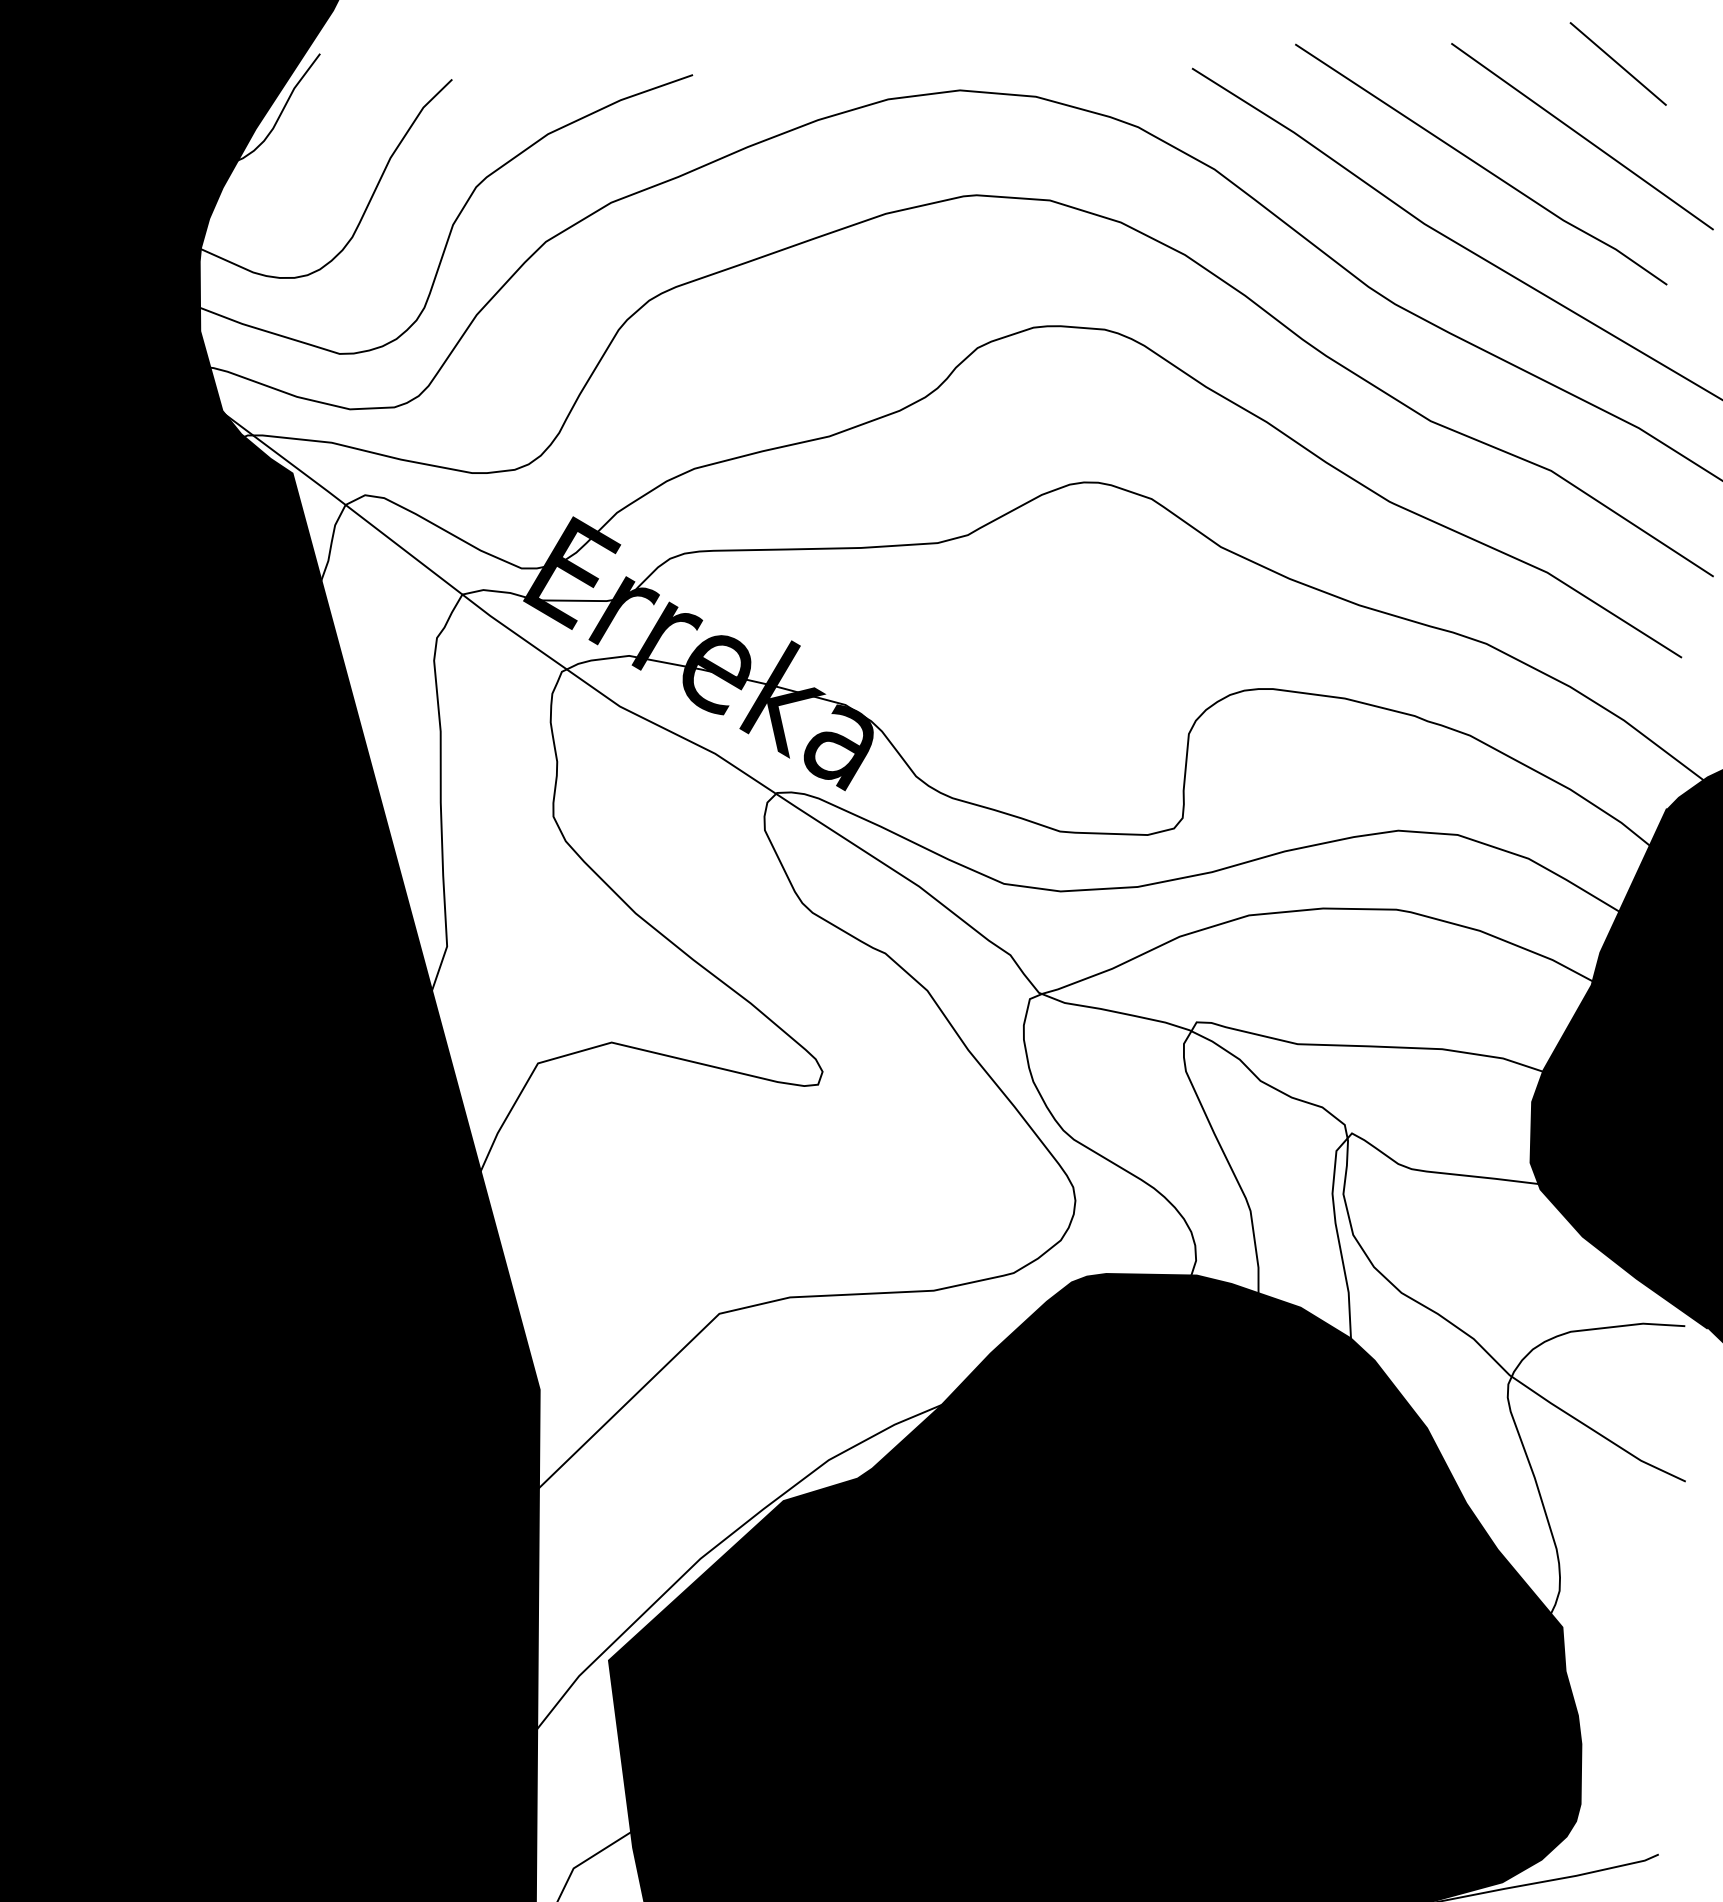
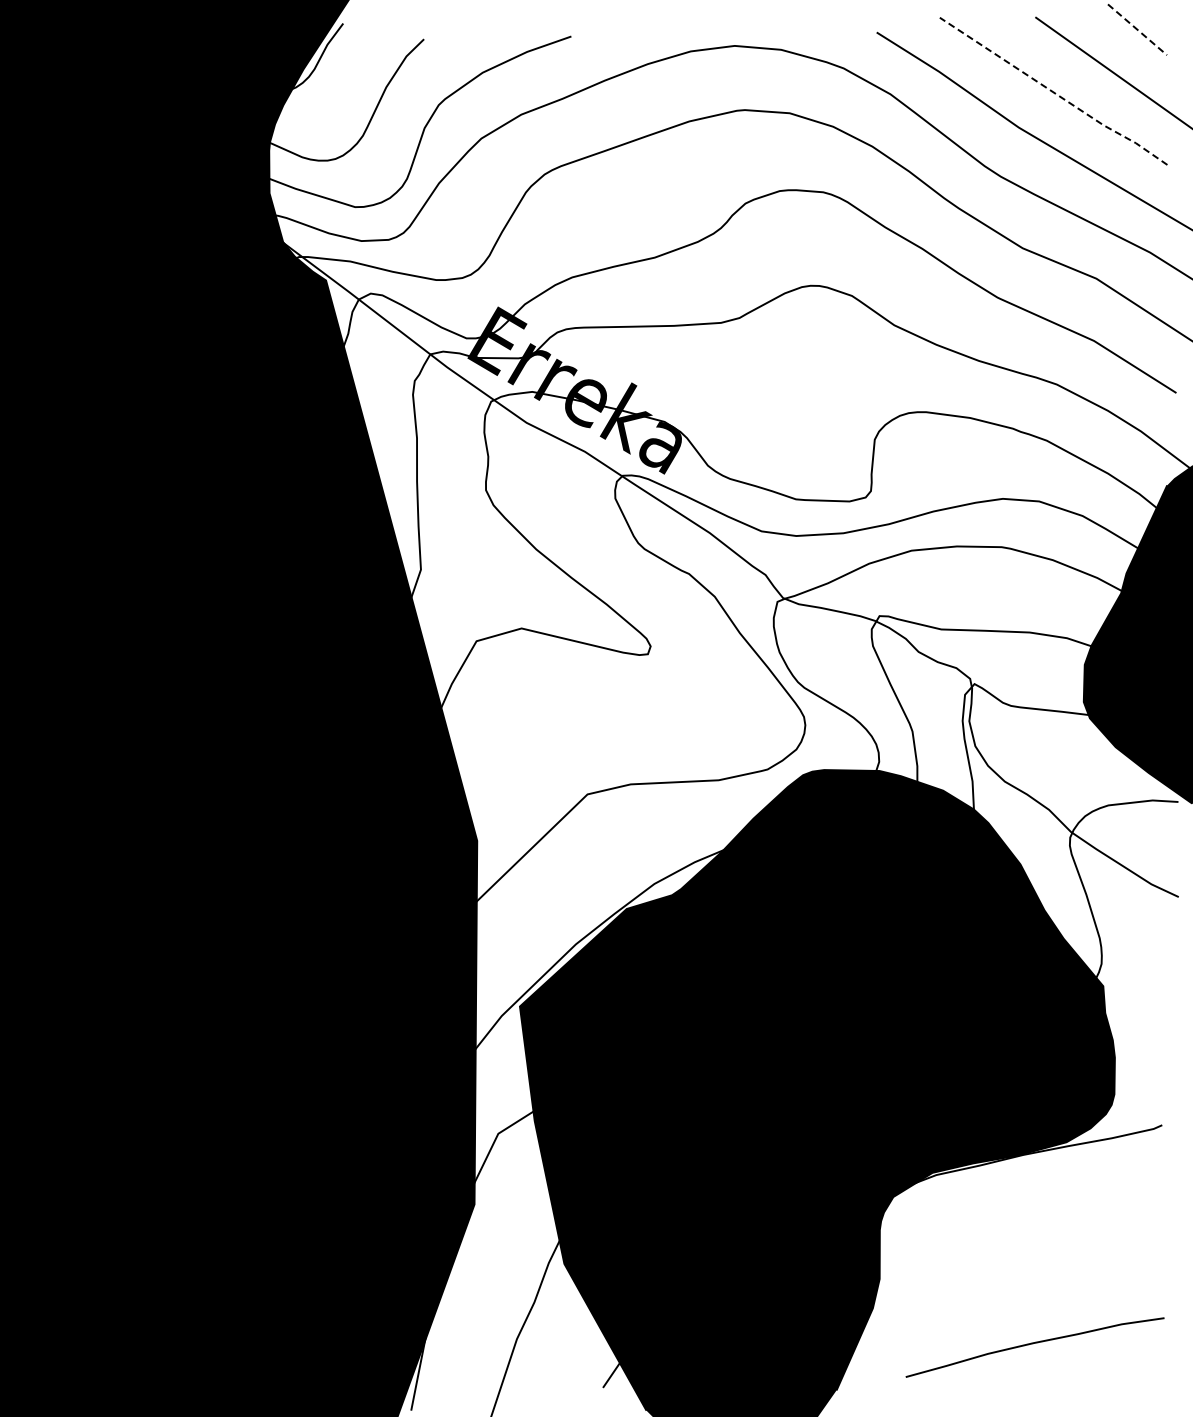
line: (1618, 63) -> (1137, 29), solid -> dashed
line: (1481, 166) -> (1053, 92), solid -> dashed

